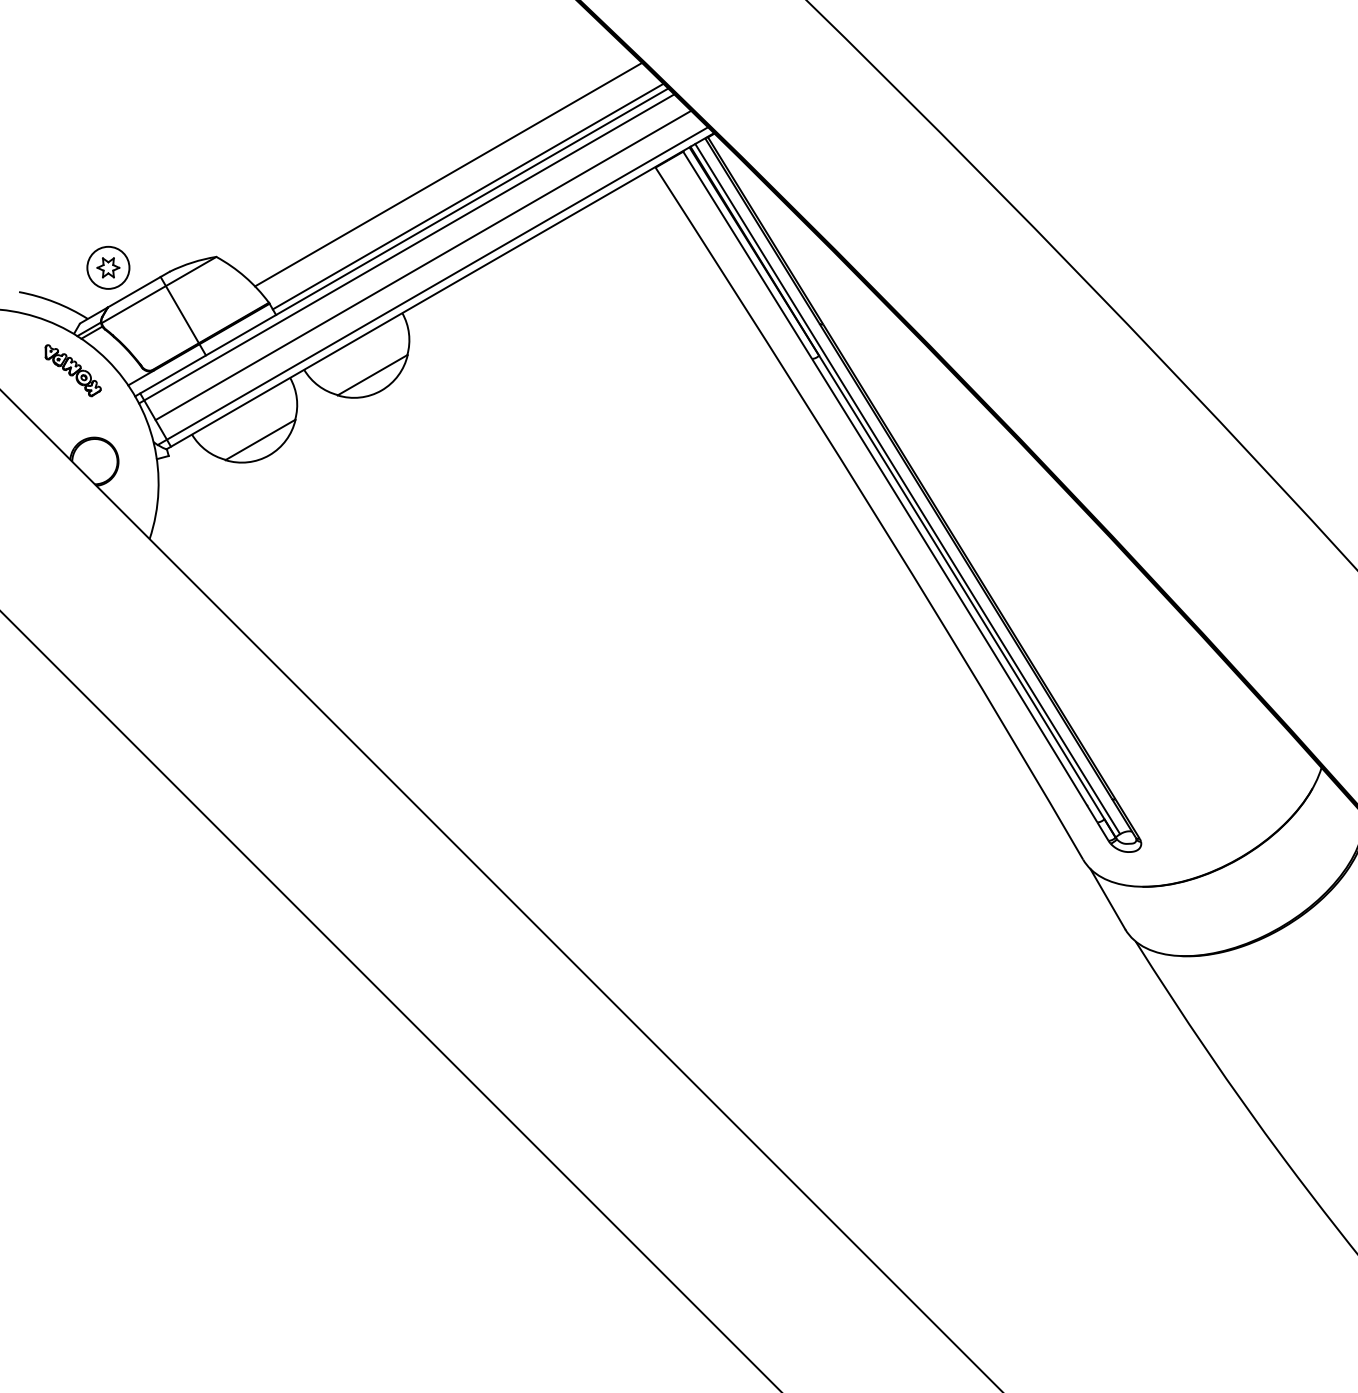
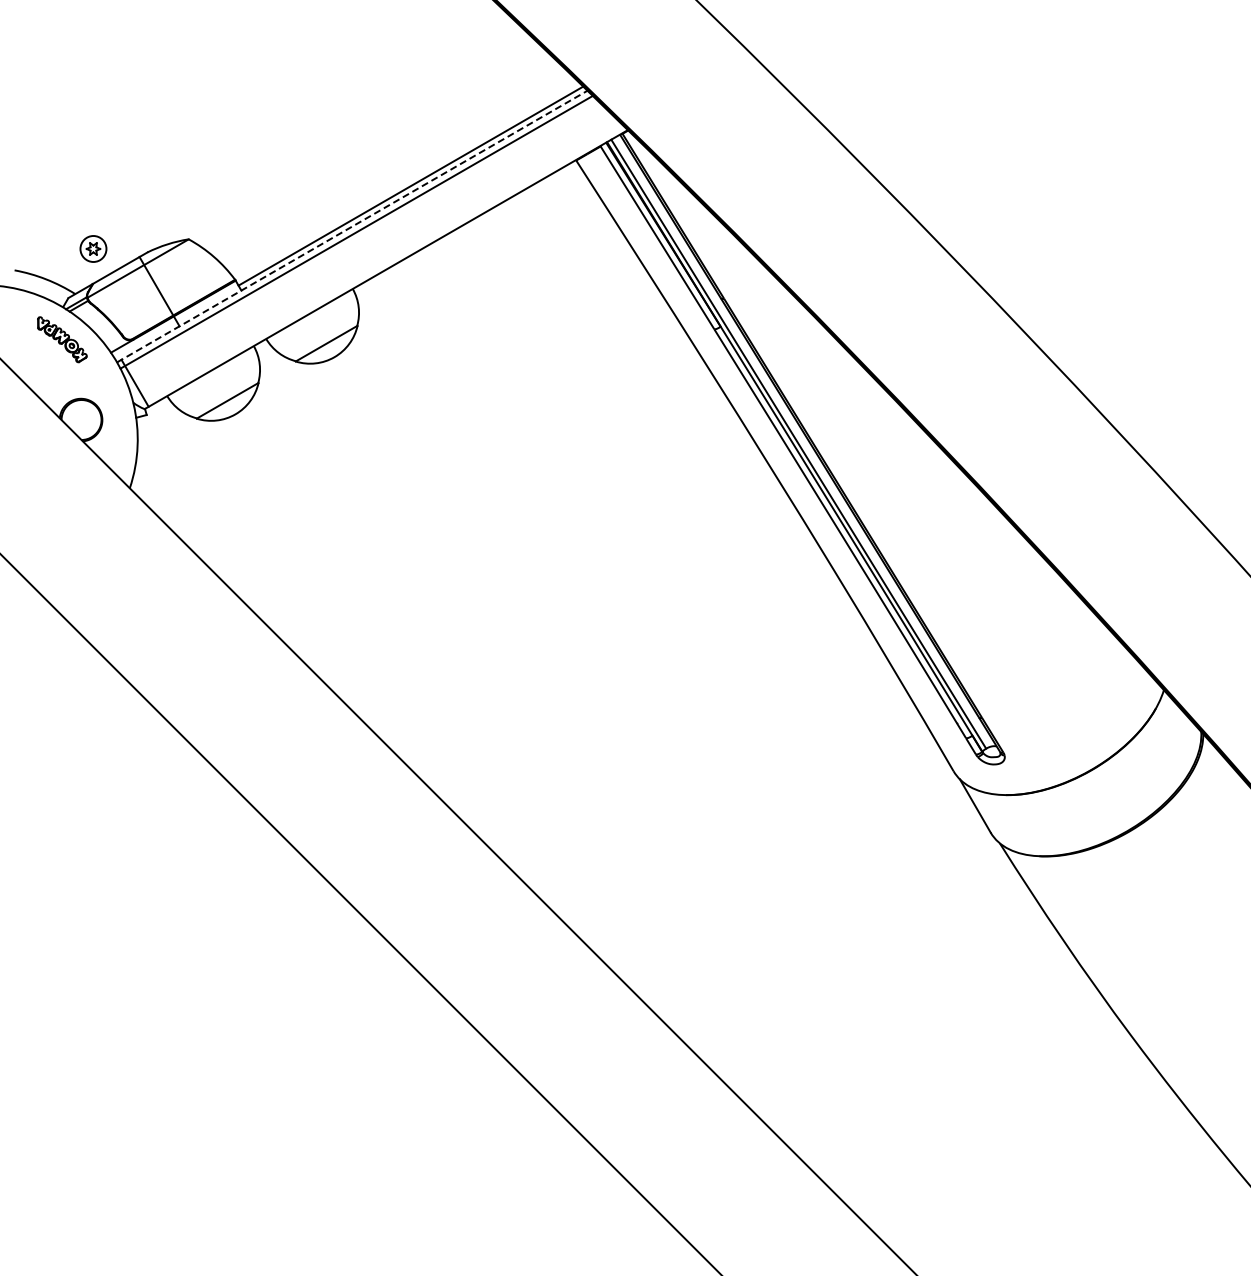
line: (448, 174) -> (393, 166), removed
line: (401, 242) -> (352, 226), solid -> dashed
line: (423, 265) -> (371, 246), removed
part: (108, 267) -> (93, 248), size x0.7
line: (432, 285) -> (379, 264), removed

